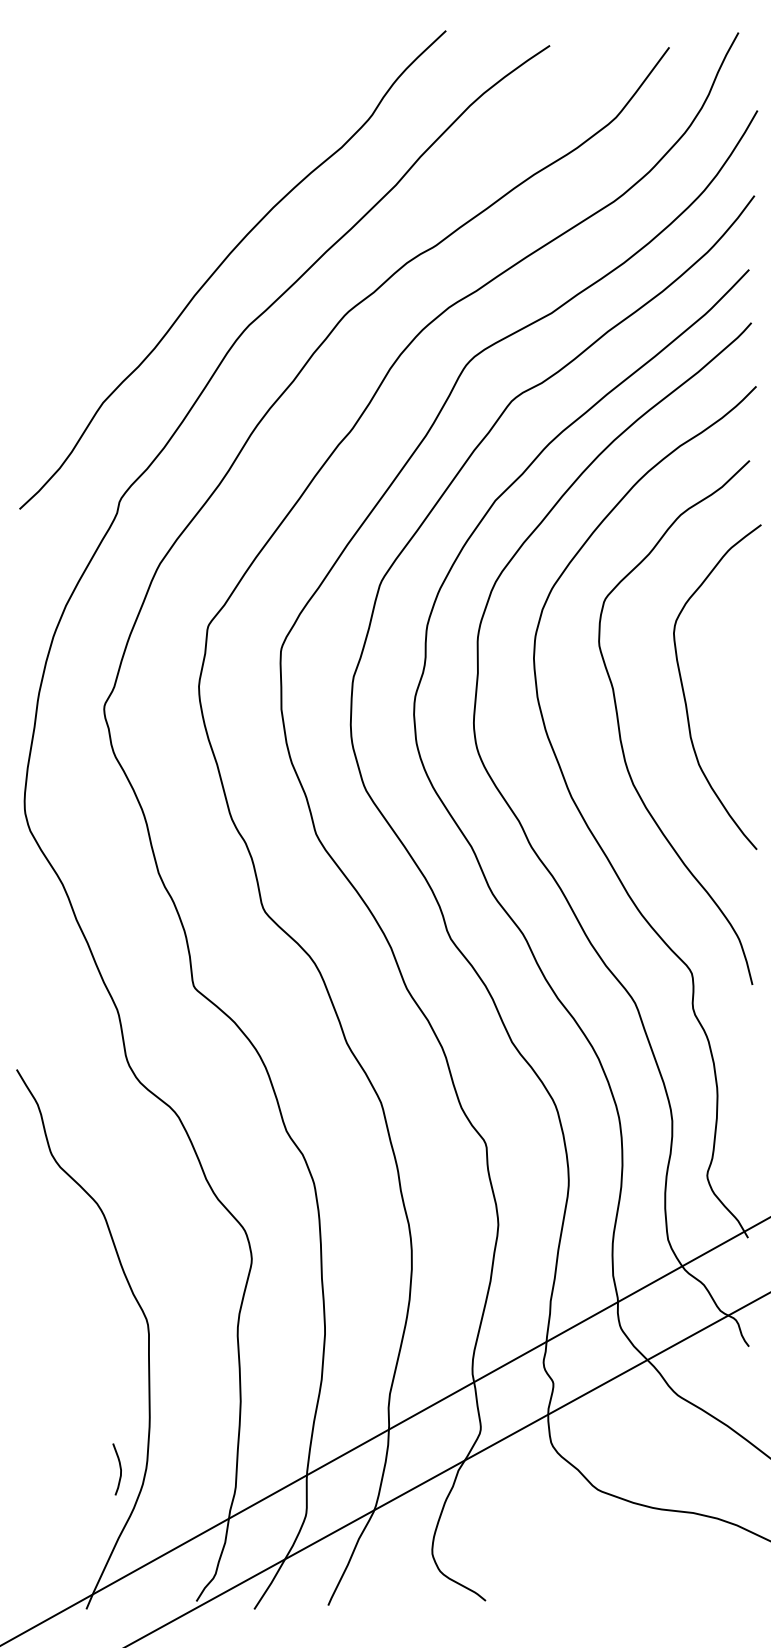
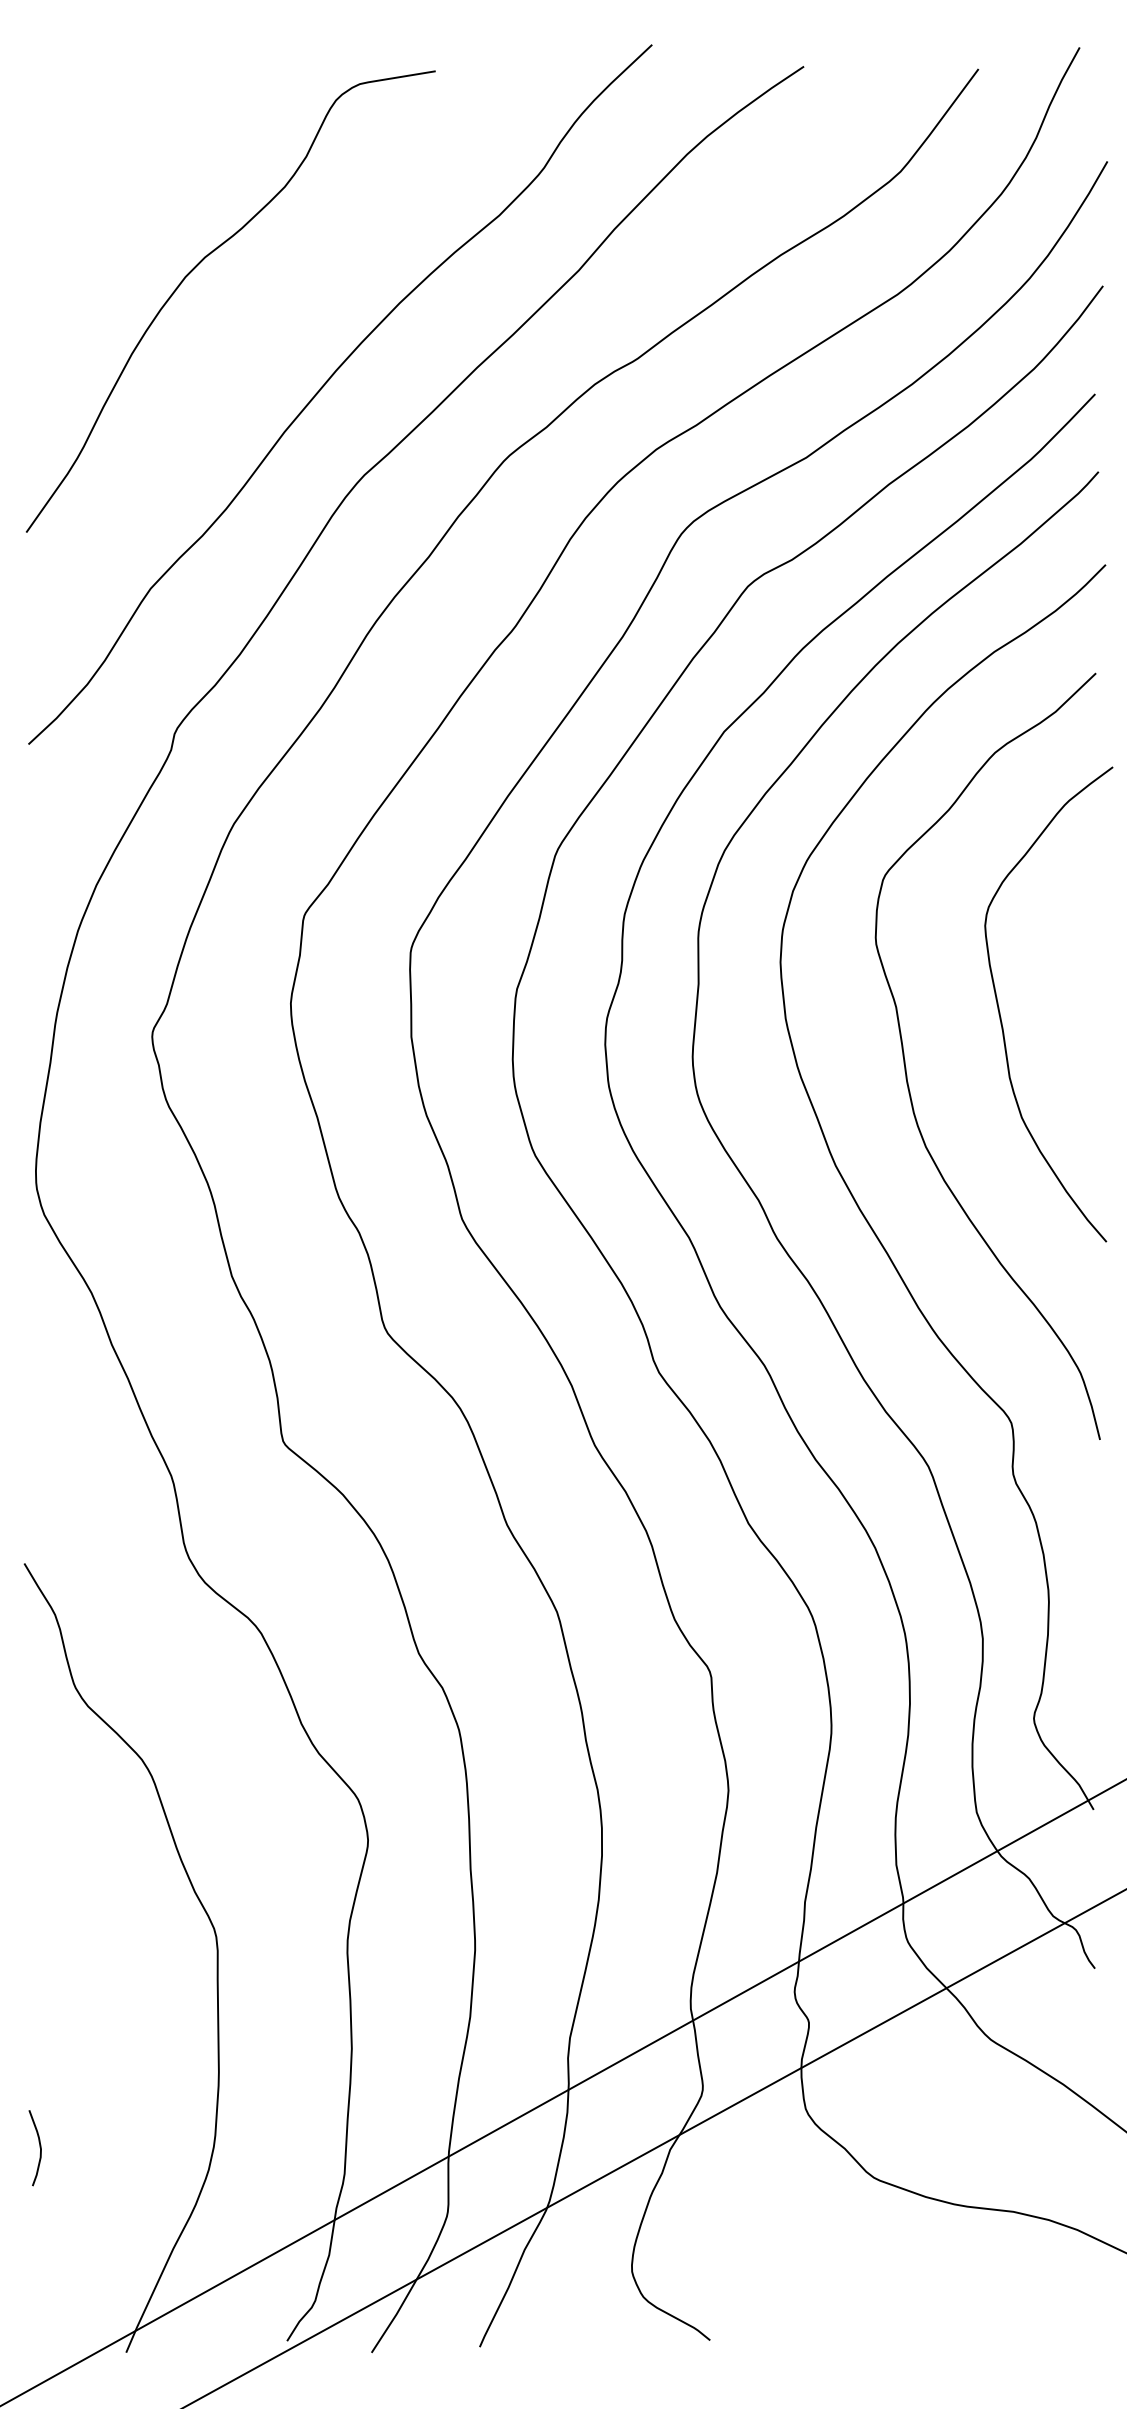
curve: (134, 183) -> (196, 268), added
curve: (119, 1468) -> (38, 2146), moved

